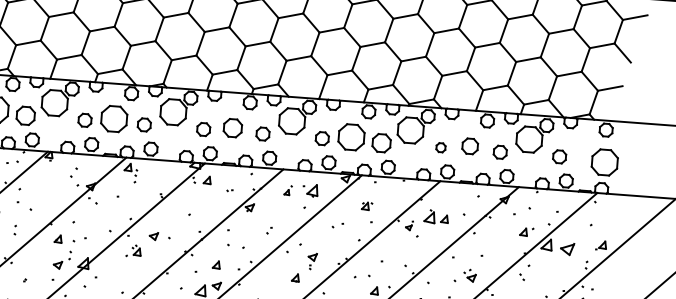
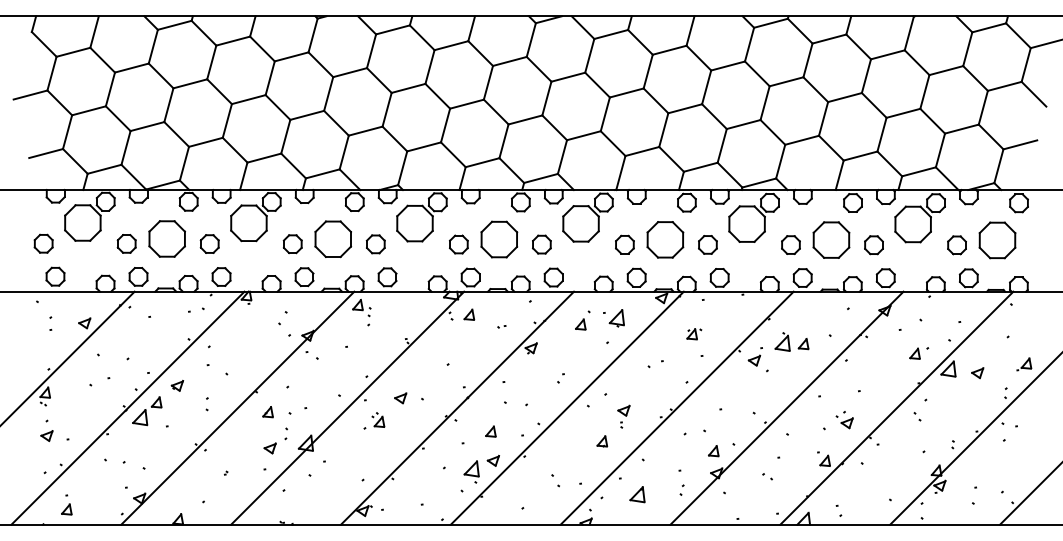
part: (25, 115) -> (209, 243), size x0.71
part: (232, 128) -> (499, 239), size x1.43
part: (381, 142) -> (707, 244), size x0.71
part: (470, 145) -> (831, 239), size x1.67
part: (440, 147) -> (790, 244), size x1.43
part: (604, 162) -> (997, 240), moved
part: (287, 190) -> (582, 320), size x1.43
part: (408, 225) -> (754, 356), size x1.43
part: (567, 249) -> (977, 373), size x0.62

